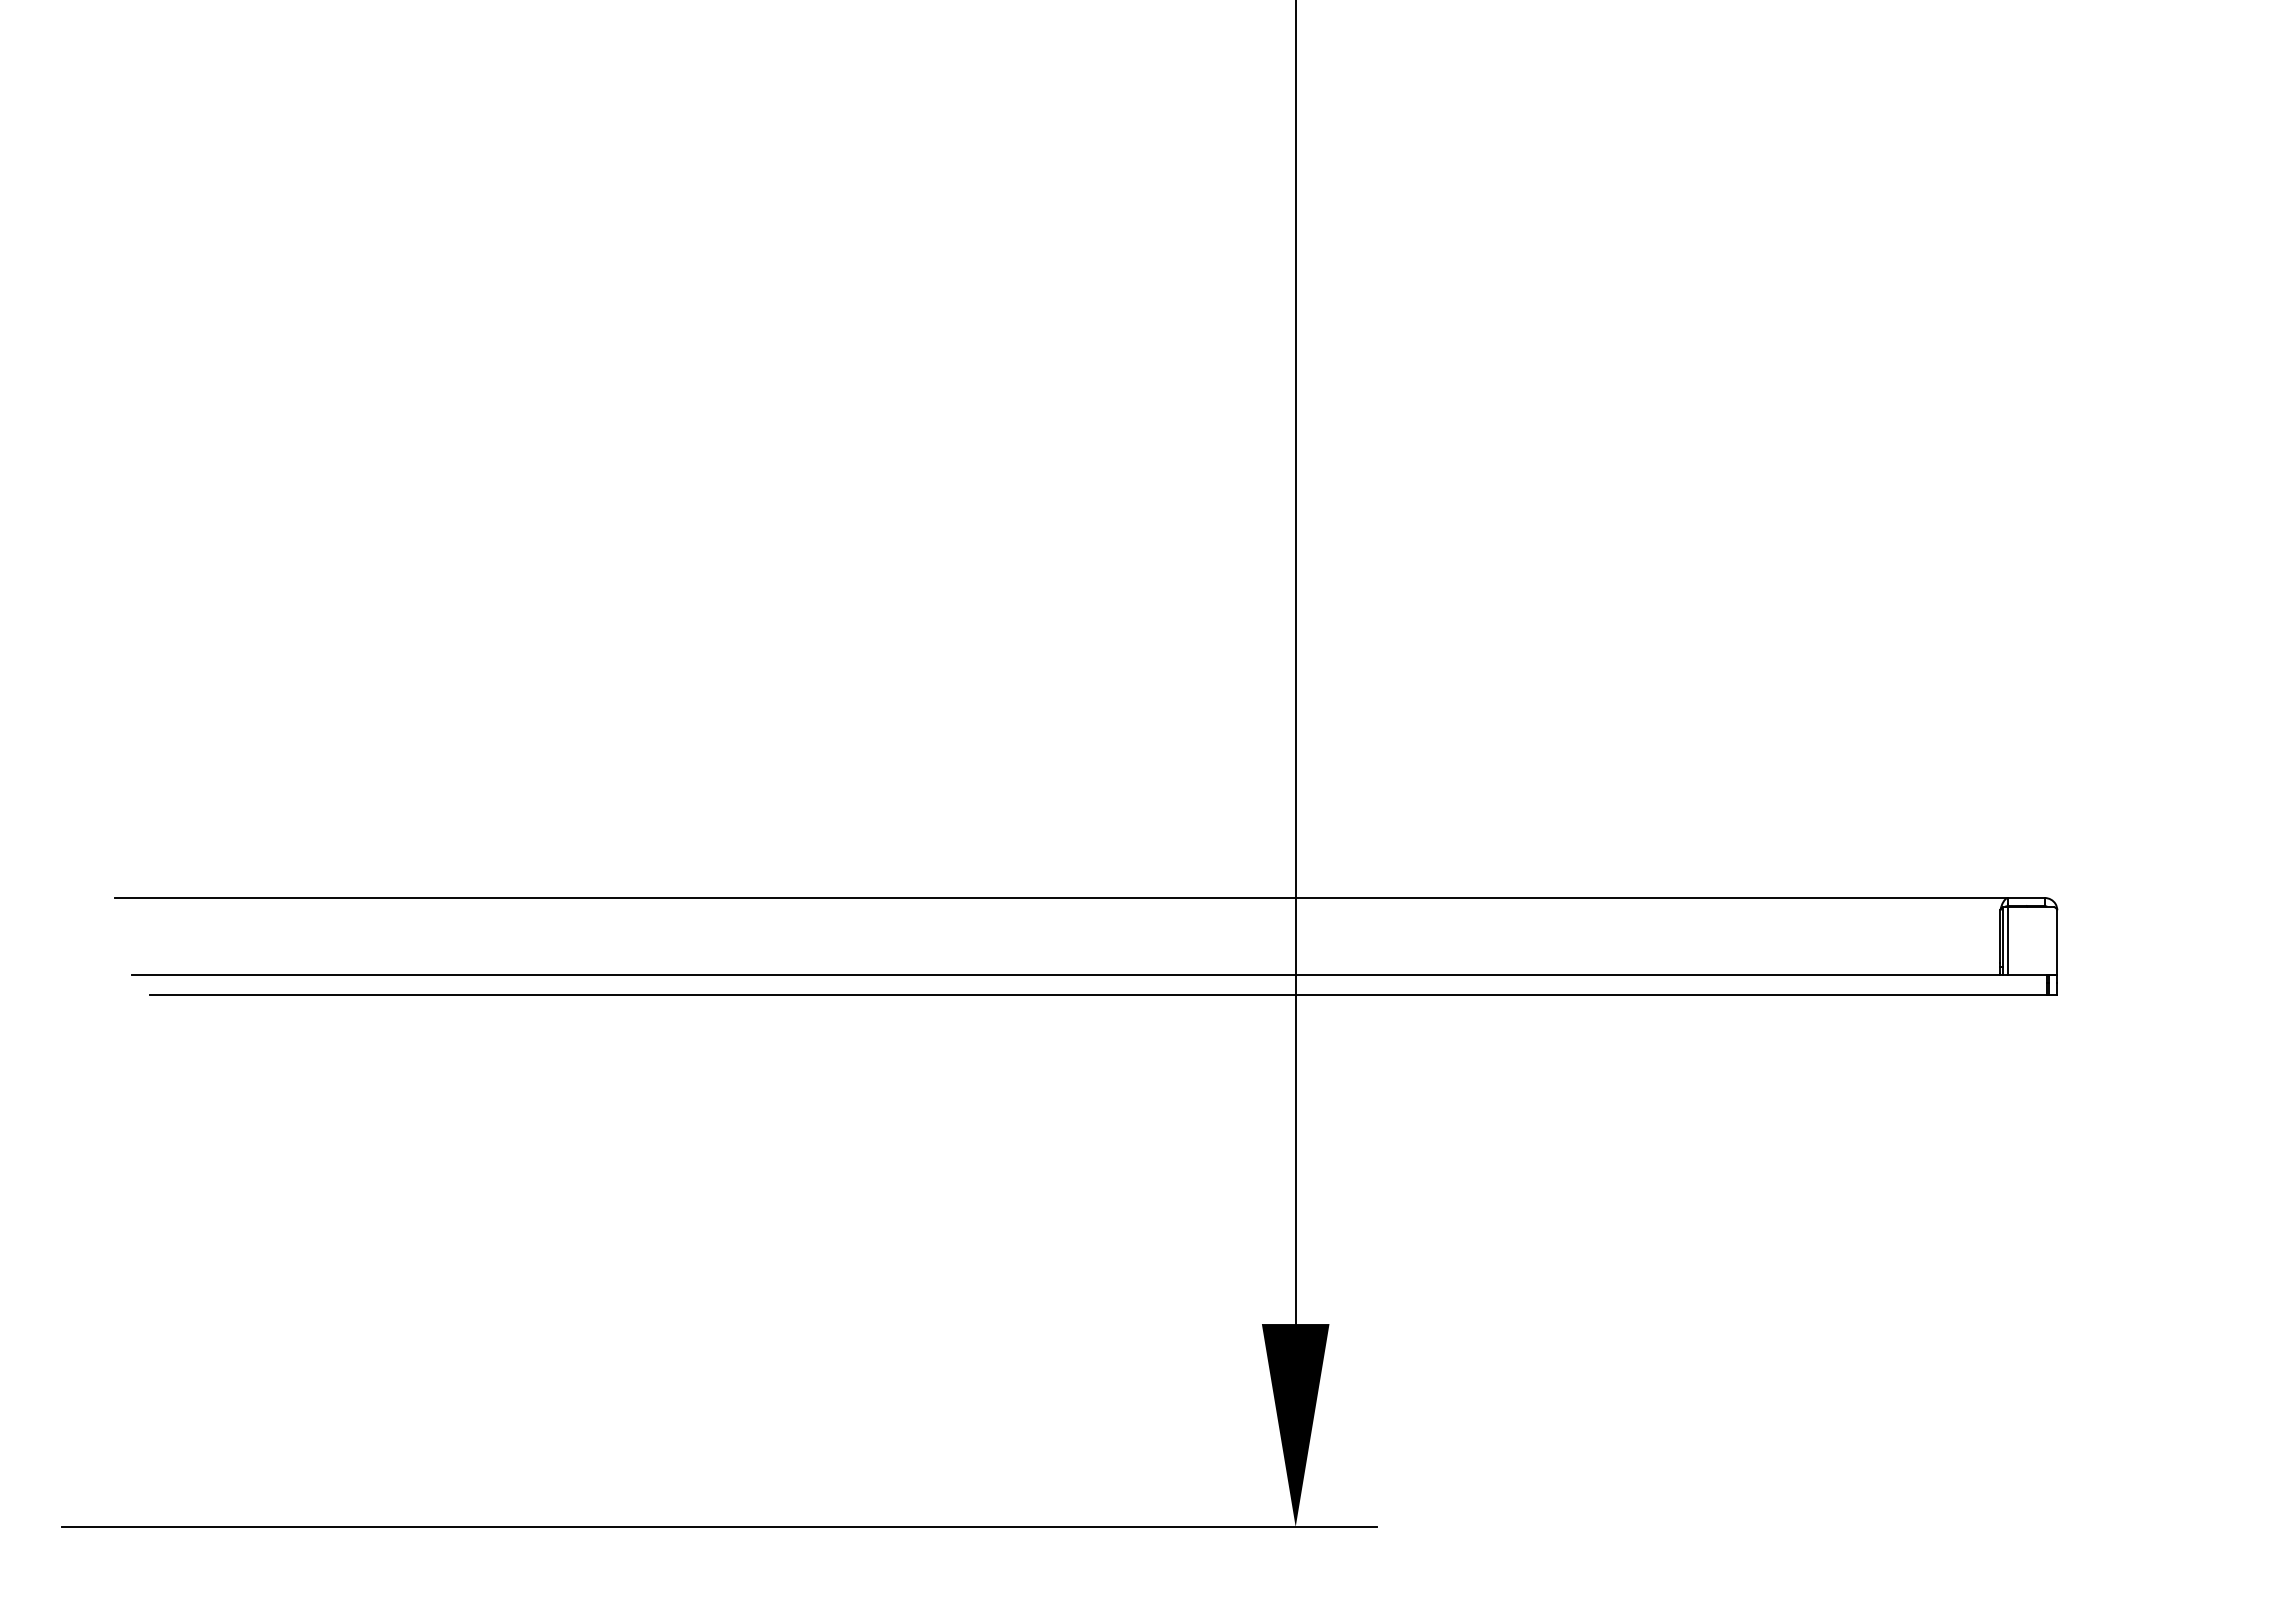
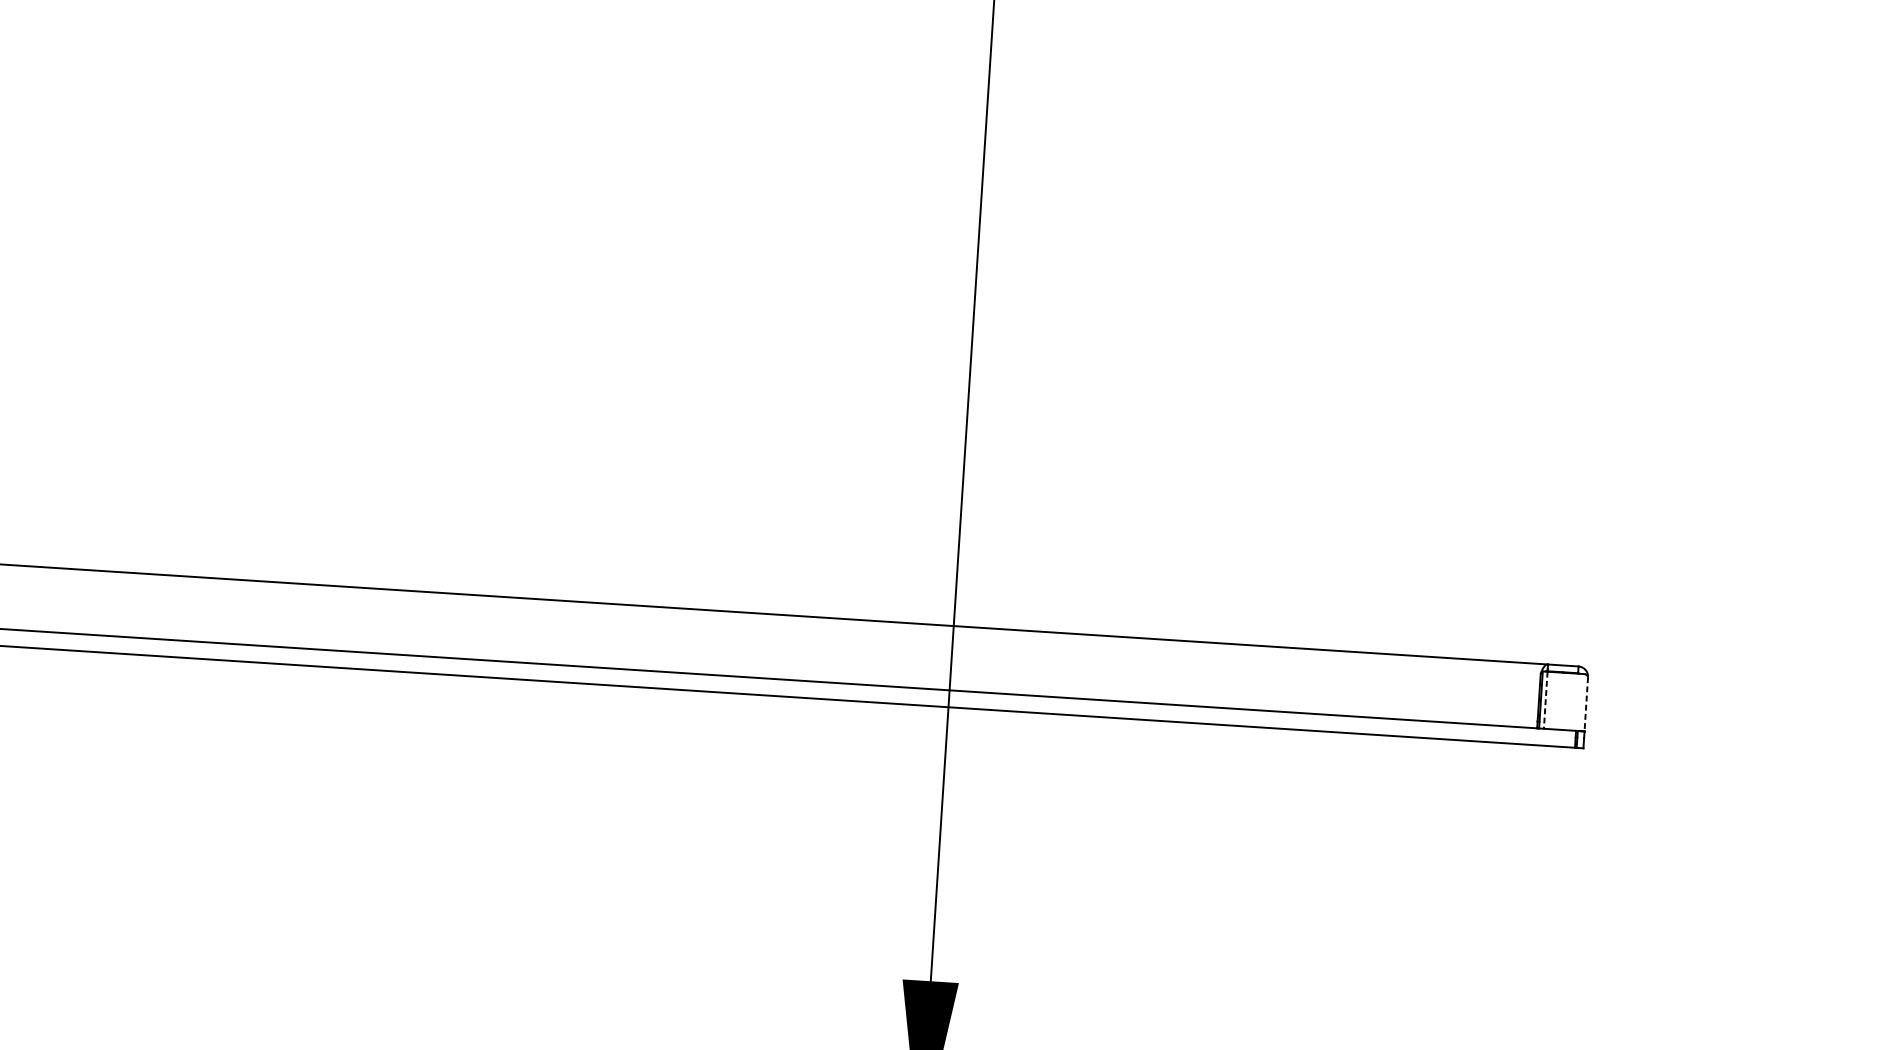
line: (2008, 941) -> (1545, 700), solid -> dashed
line: (2057, 943) -> (1586, 705), solid -> dashed

